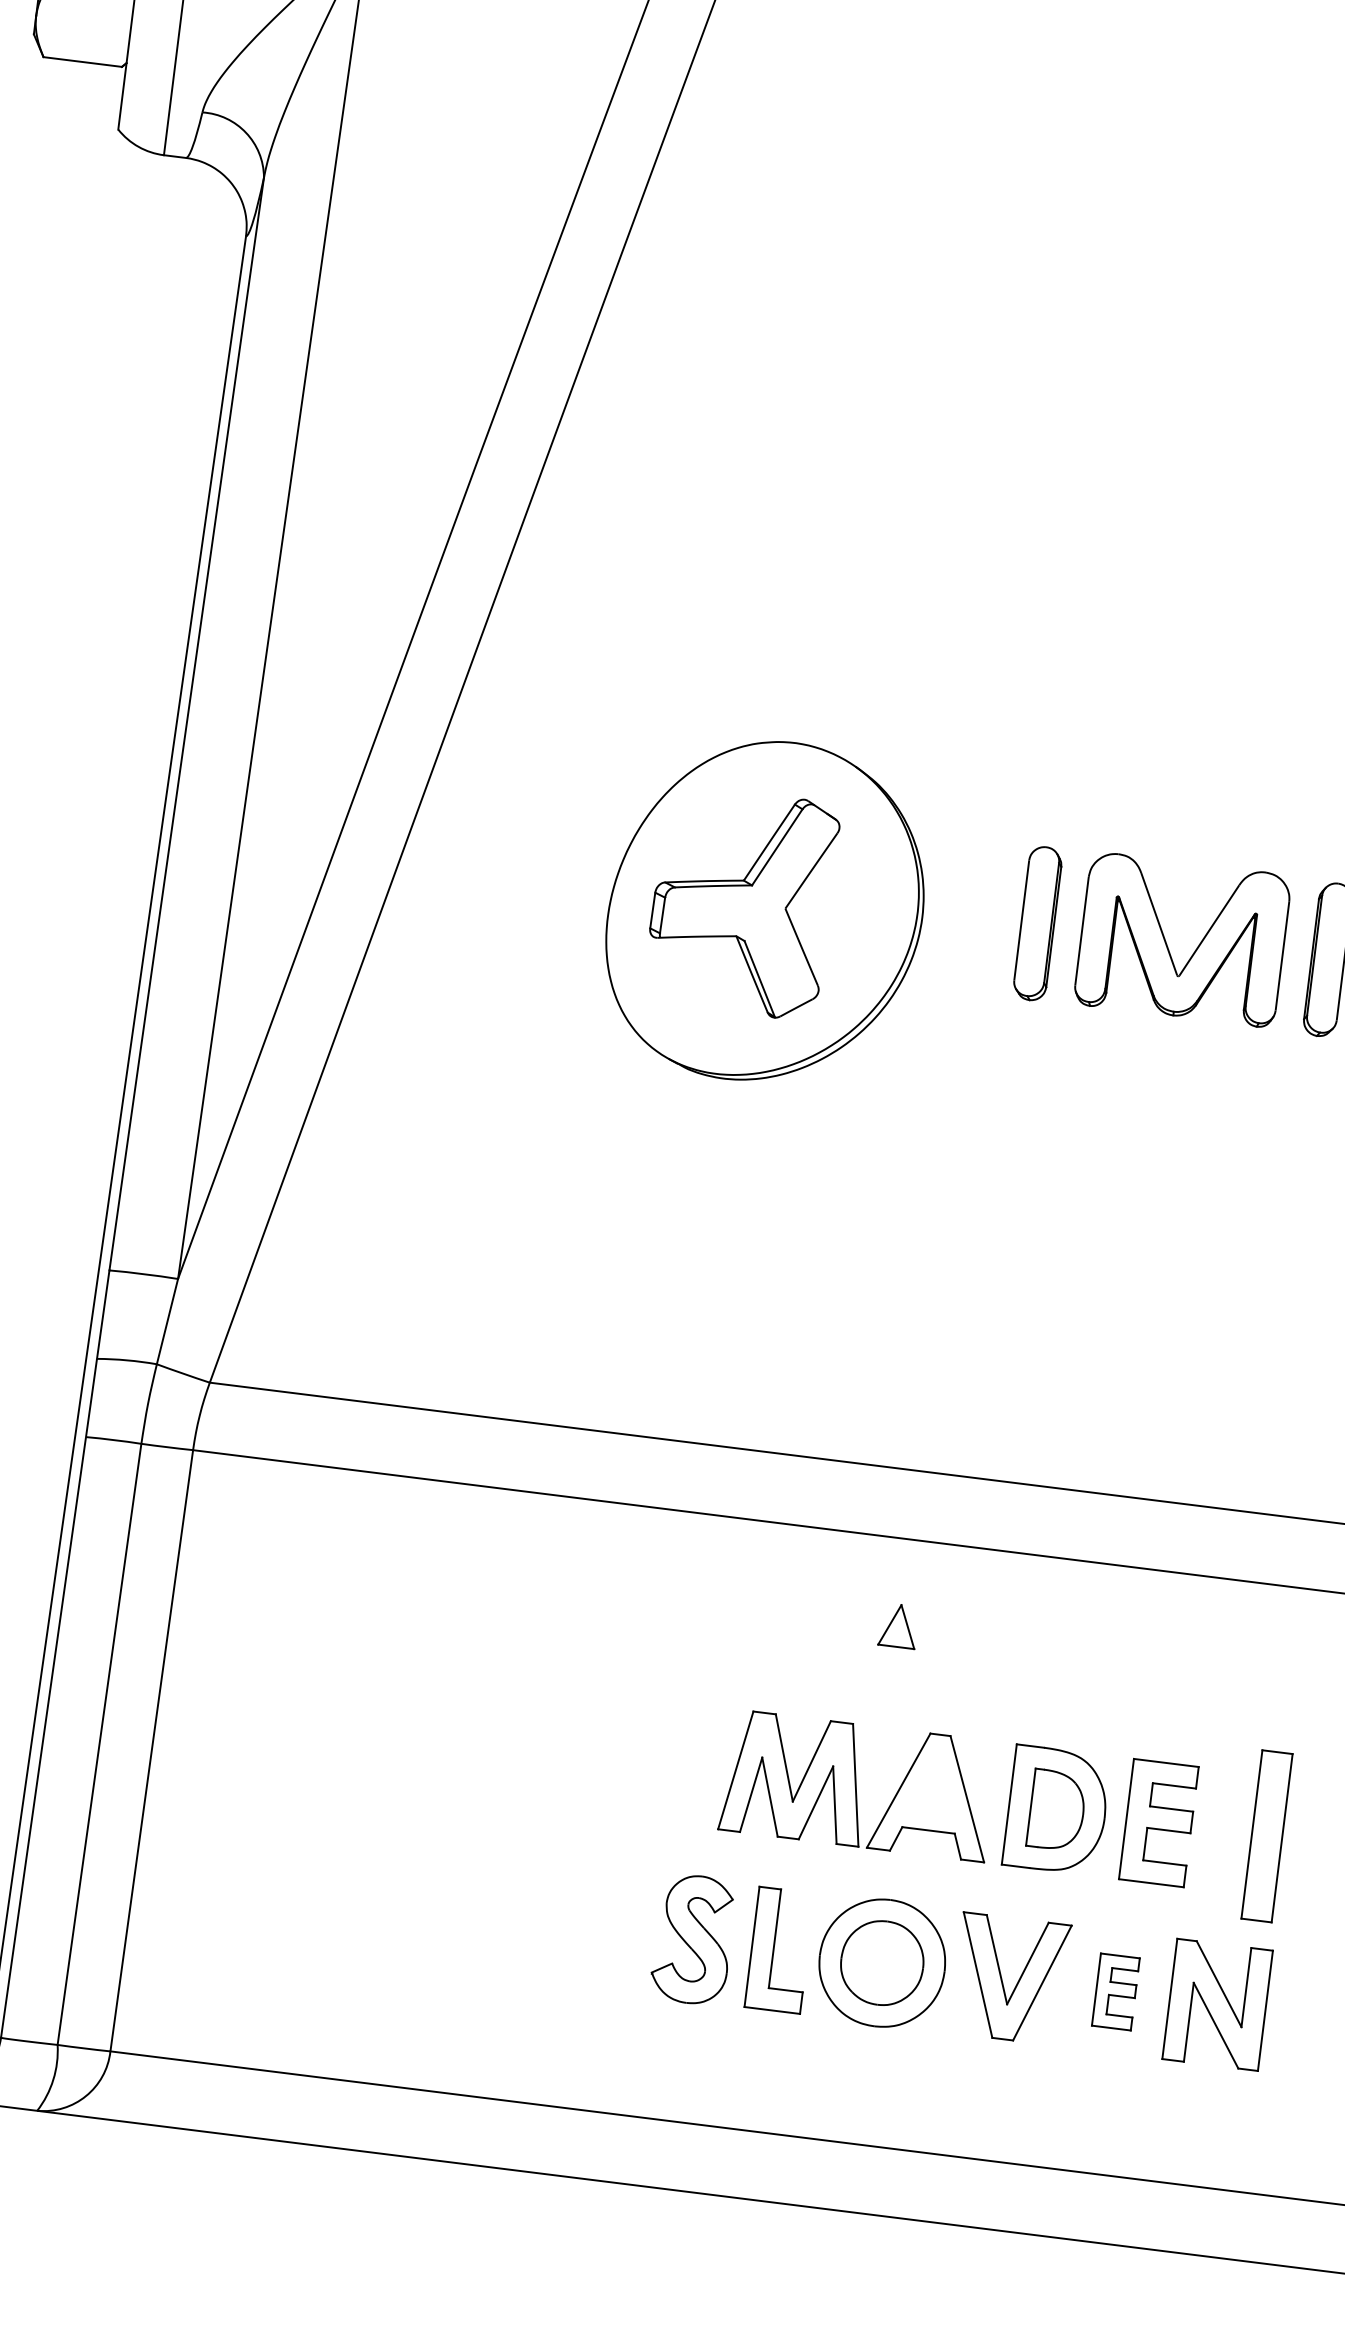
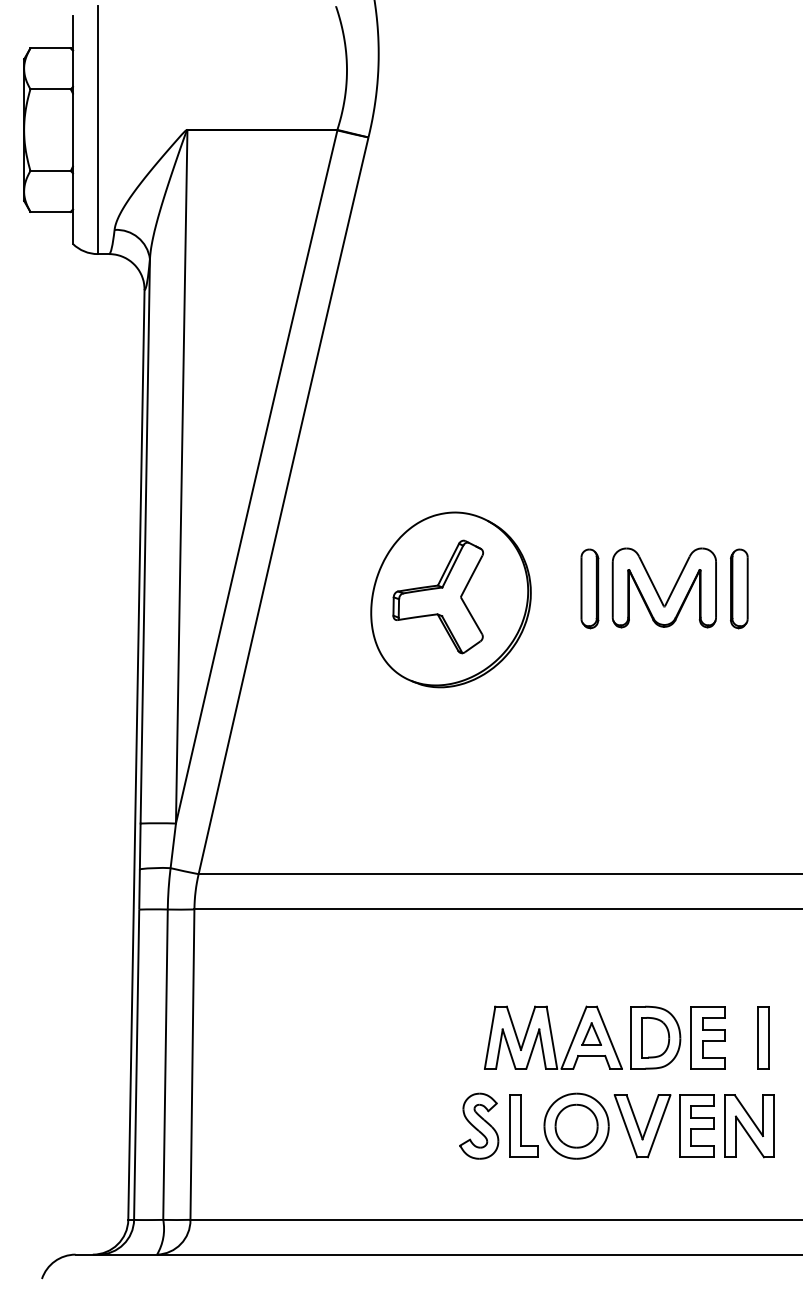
part: (898, 1624) -> (591, 1033), moved
part: (1266, 1836) -> (763, 1037), size x0.71
part: (1115, 1990) -> (696, 1125), size x1.67

